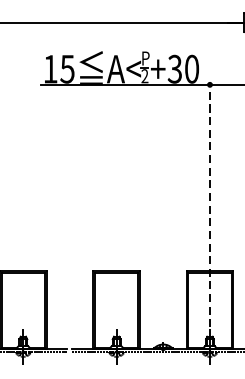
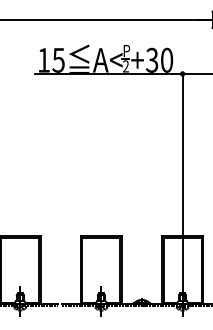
line: (209, 205) -> (182, 178), dashed -> solid

